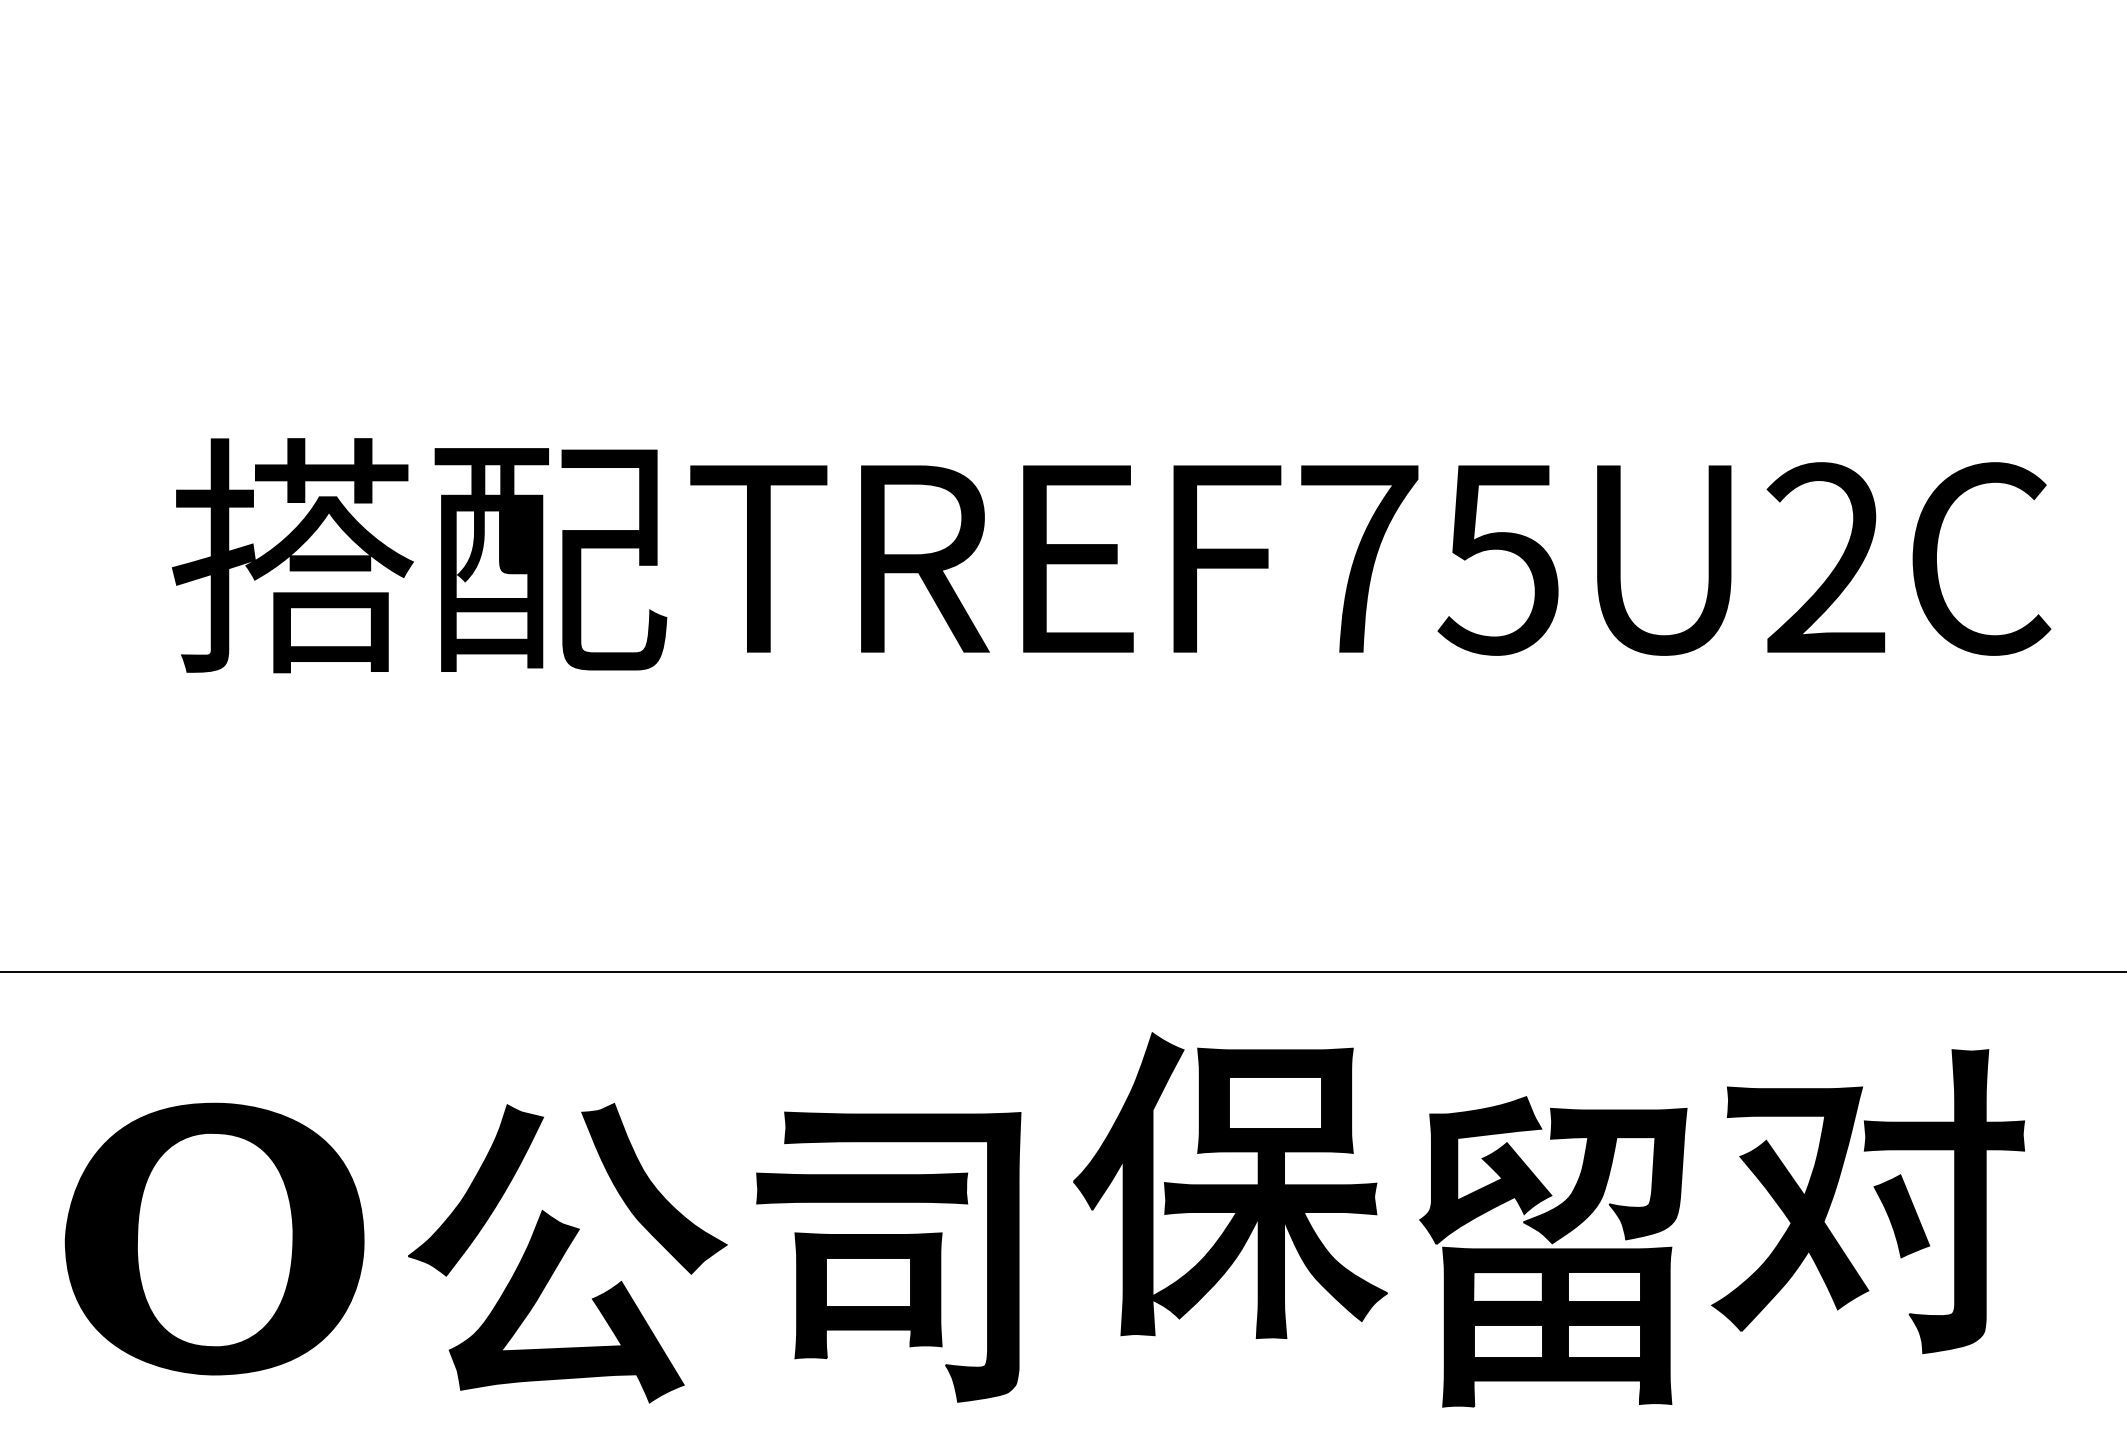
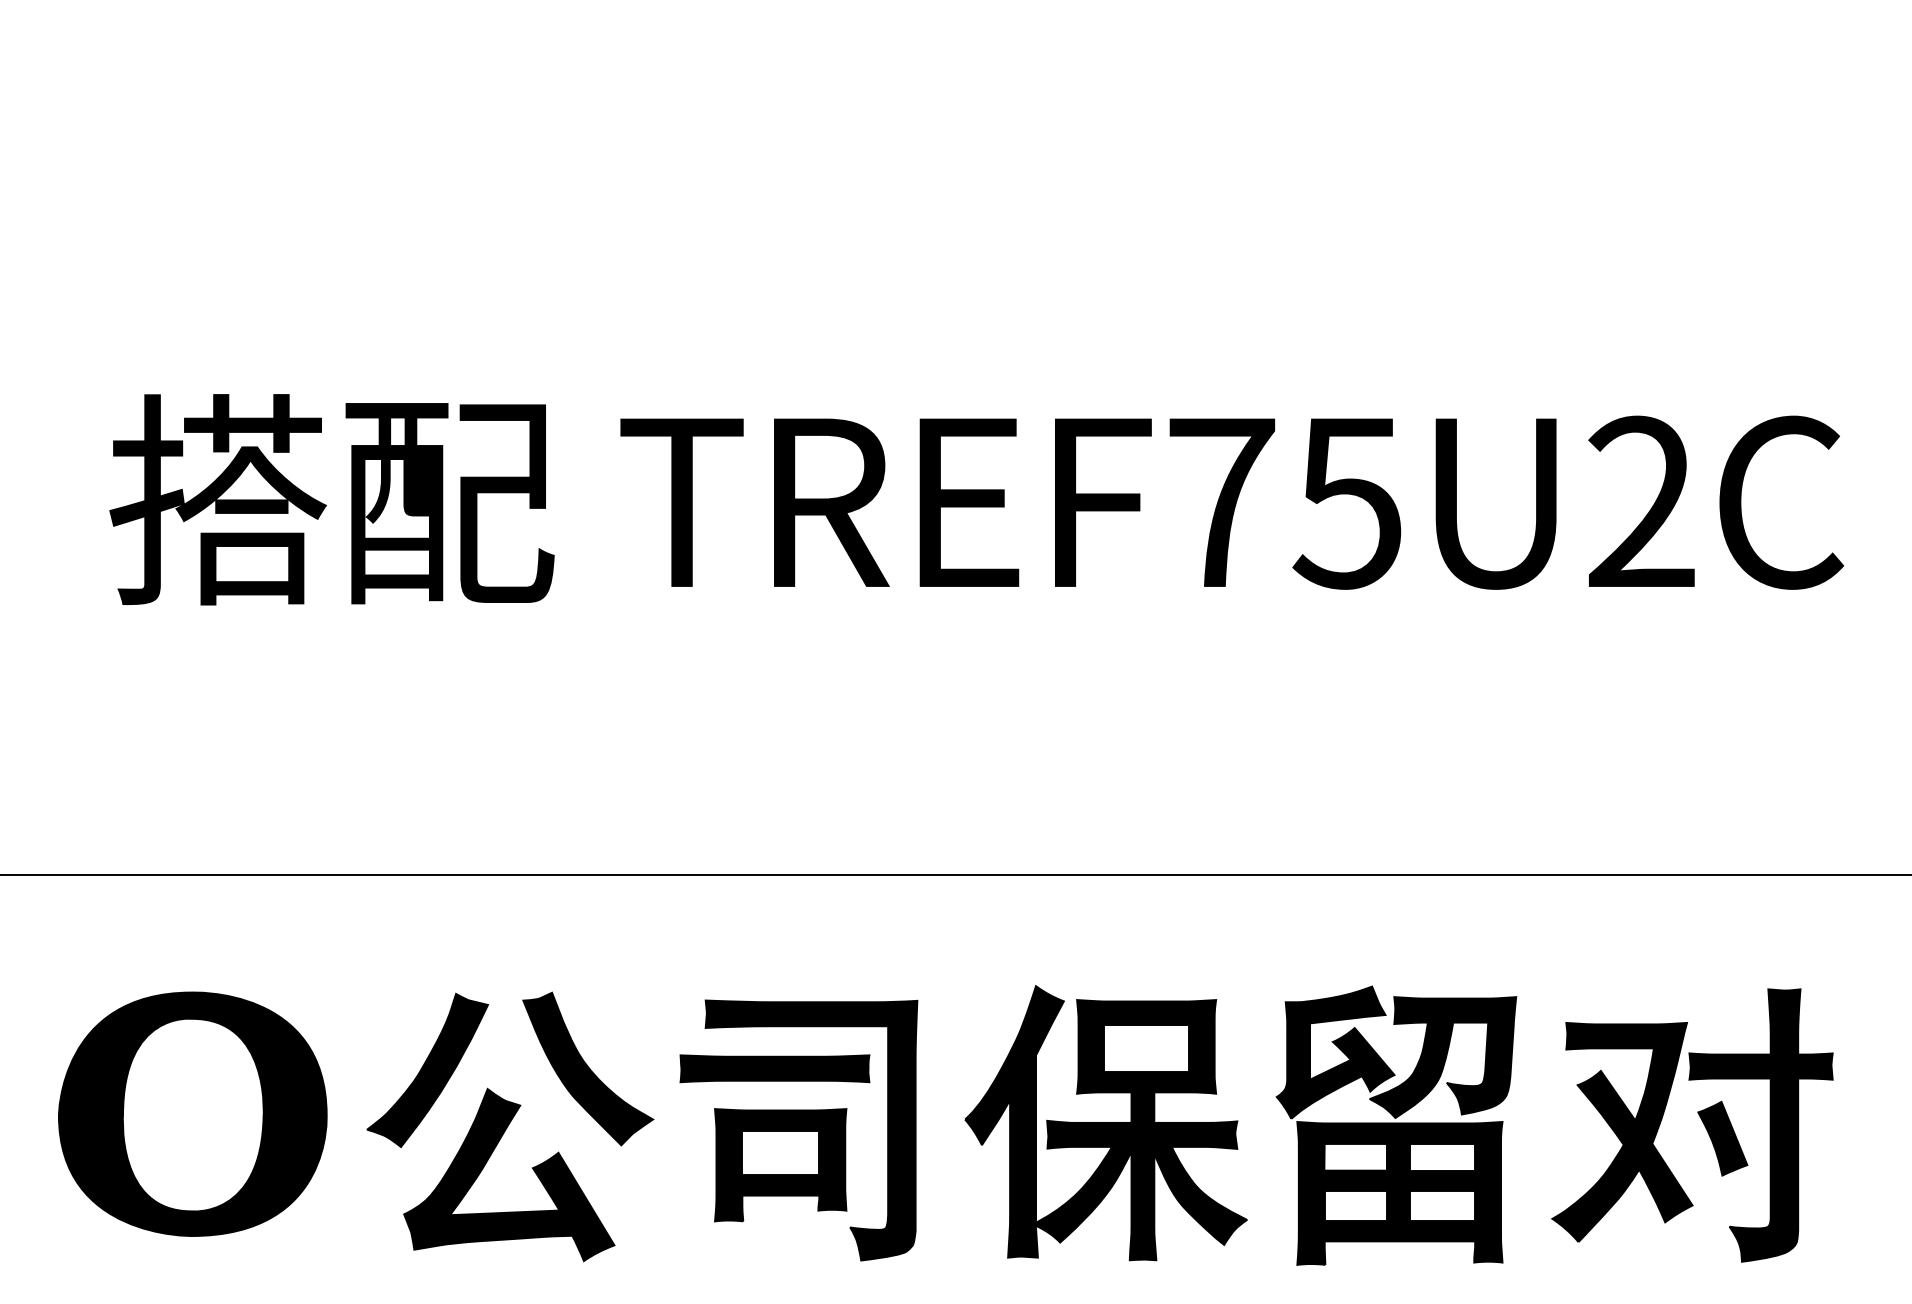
text: (418, 555) -> (331, 499), moved
part: (1229, 1186) -> (1105, 1123), moved
part: (1878, 1196) -> (1701, 1120), moved

